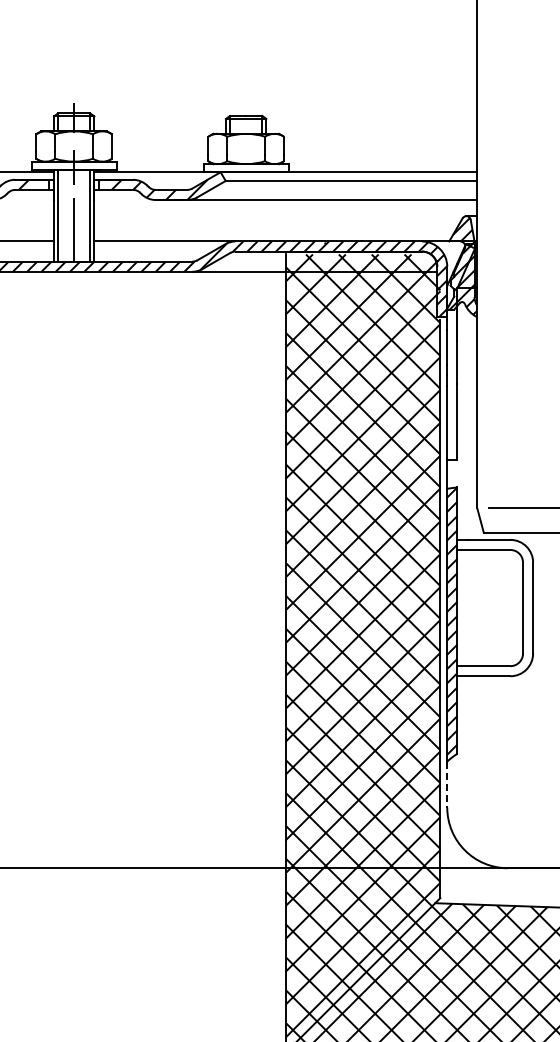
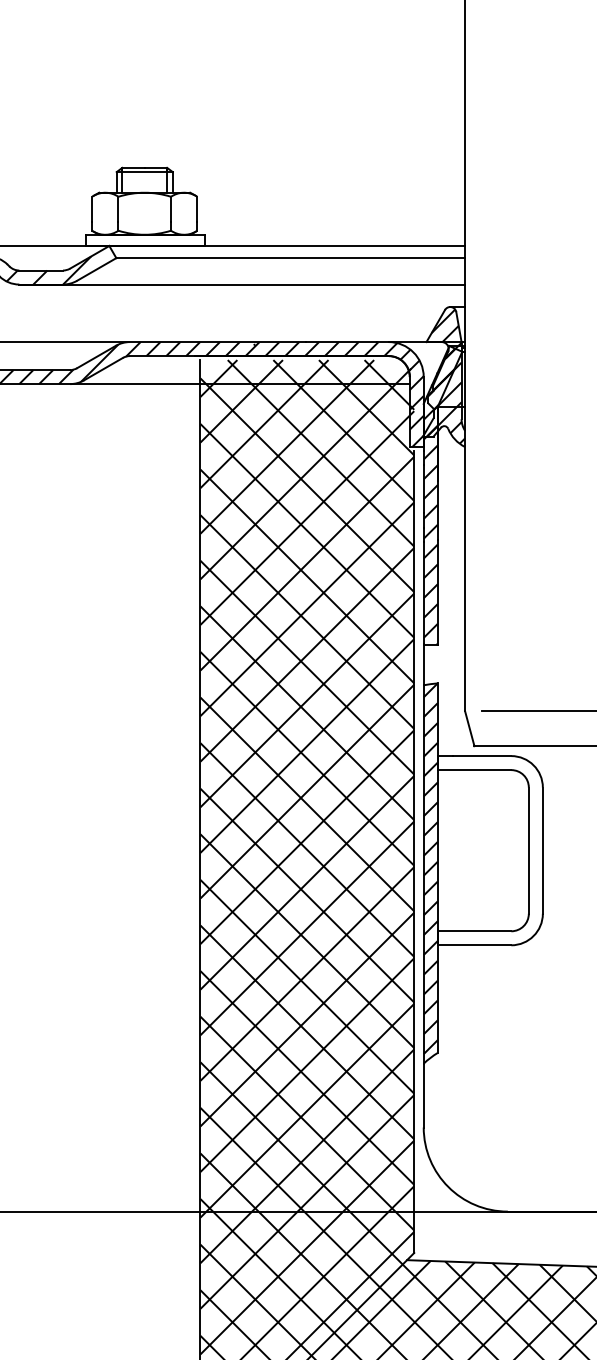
hatch: (458, 352) -> (439, 496), added
line: (447, 784) -> (424, 1095), dashed -> solid

